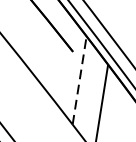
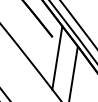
line: (79, 81) -> (57, 58), dashed -> solid

